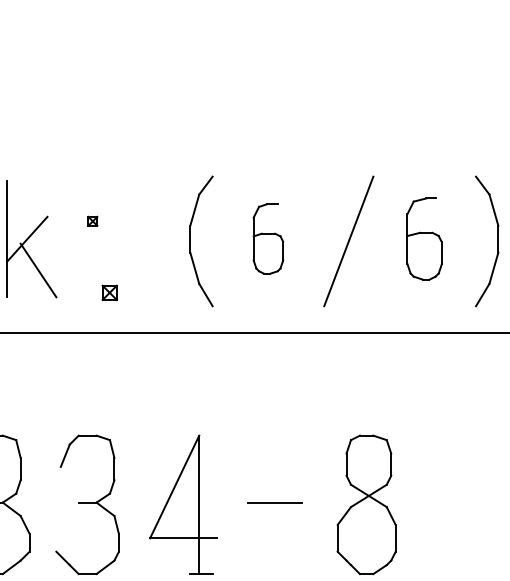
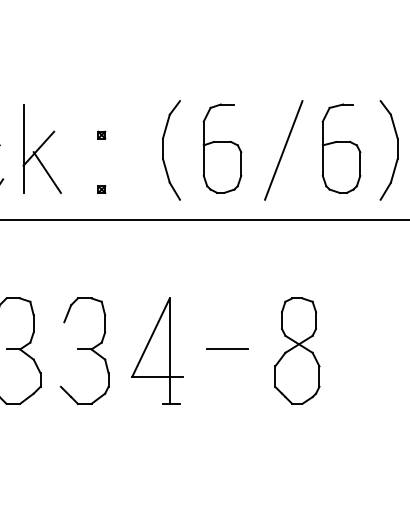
part: (92, 220) -> (101, 134), moved
part: (268, 238) -> (222, 148), size x1.67
part: (424, 238) -> (341, 148), size x1.43
part: (109, 292) -> (101, 189), size x0.62

